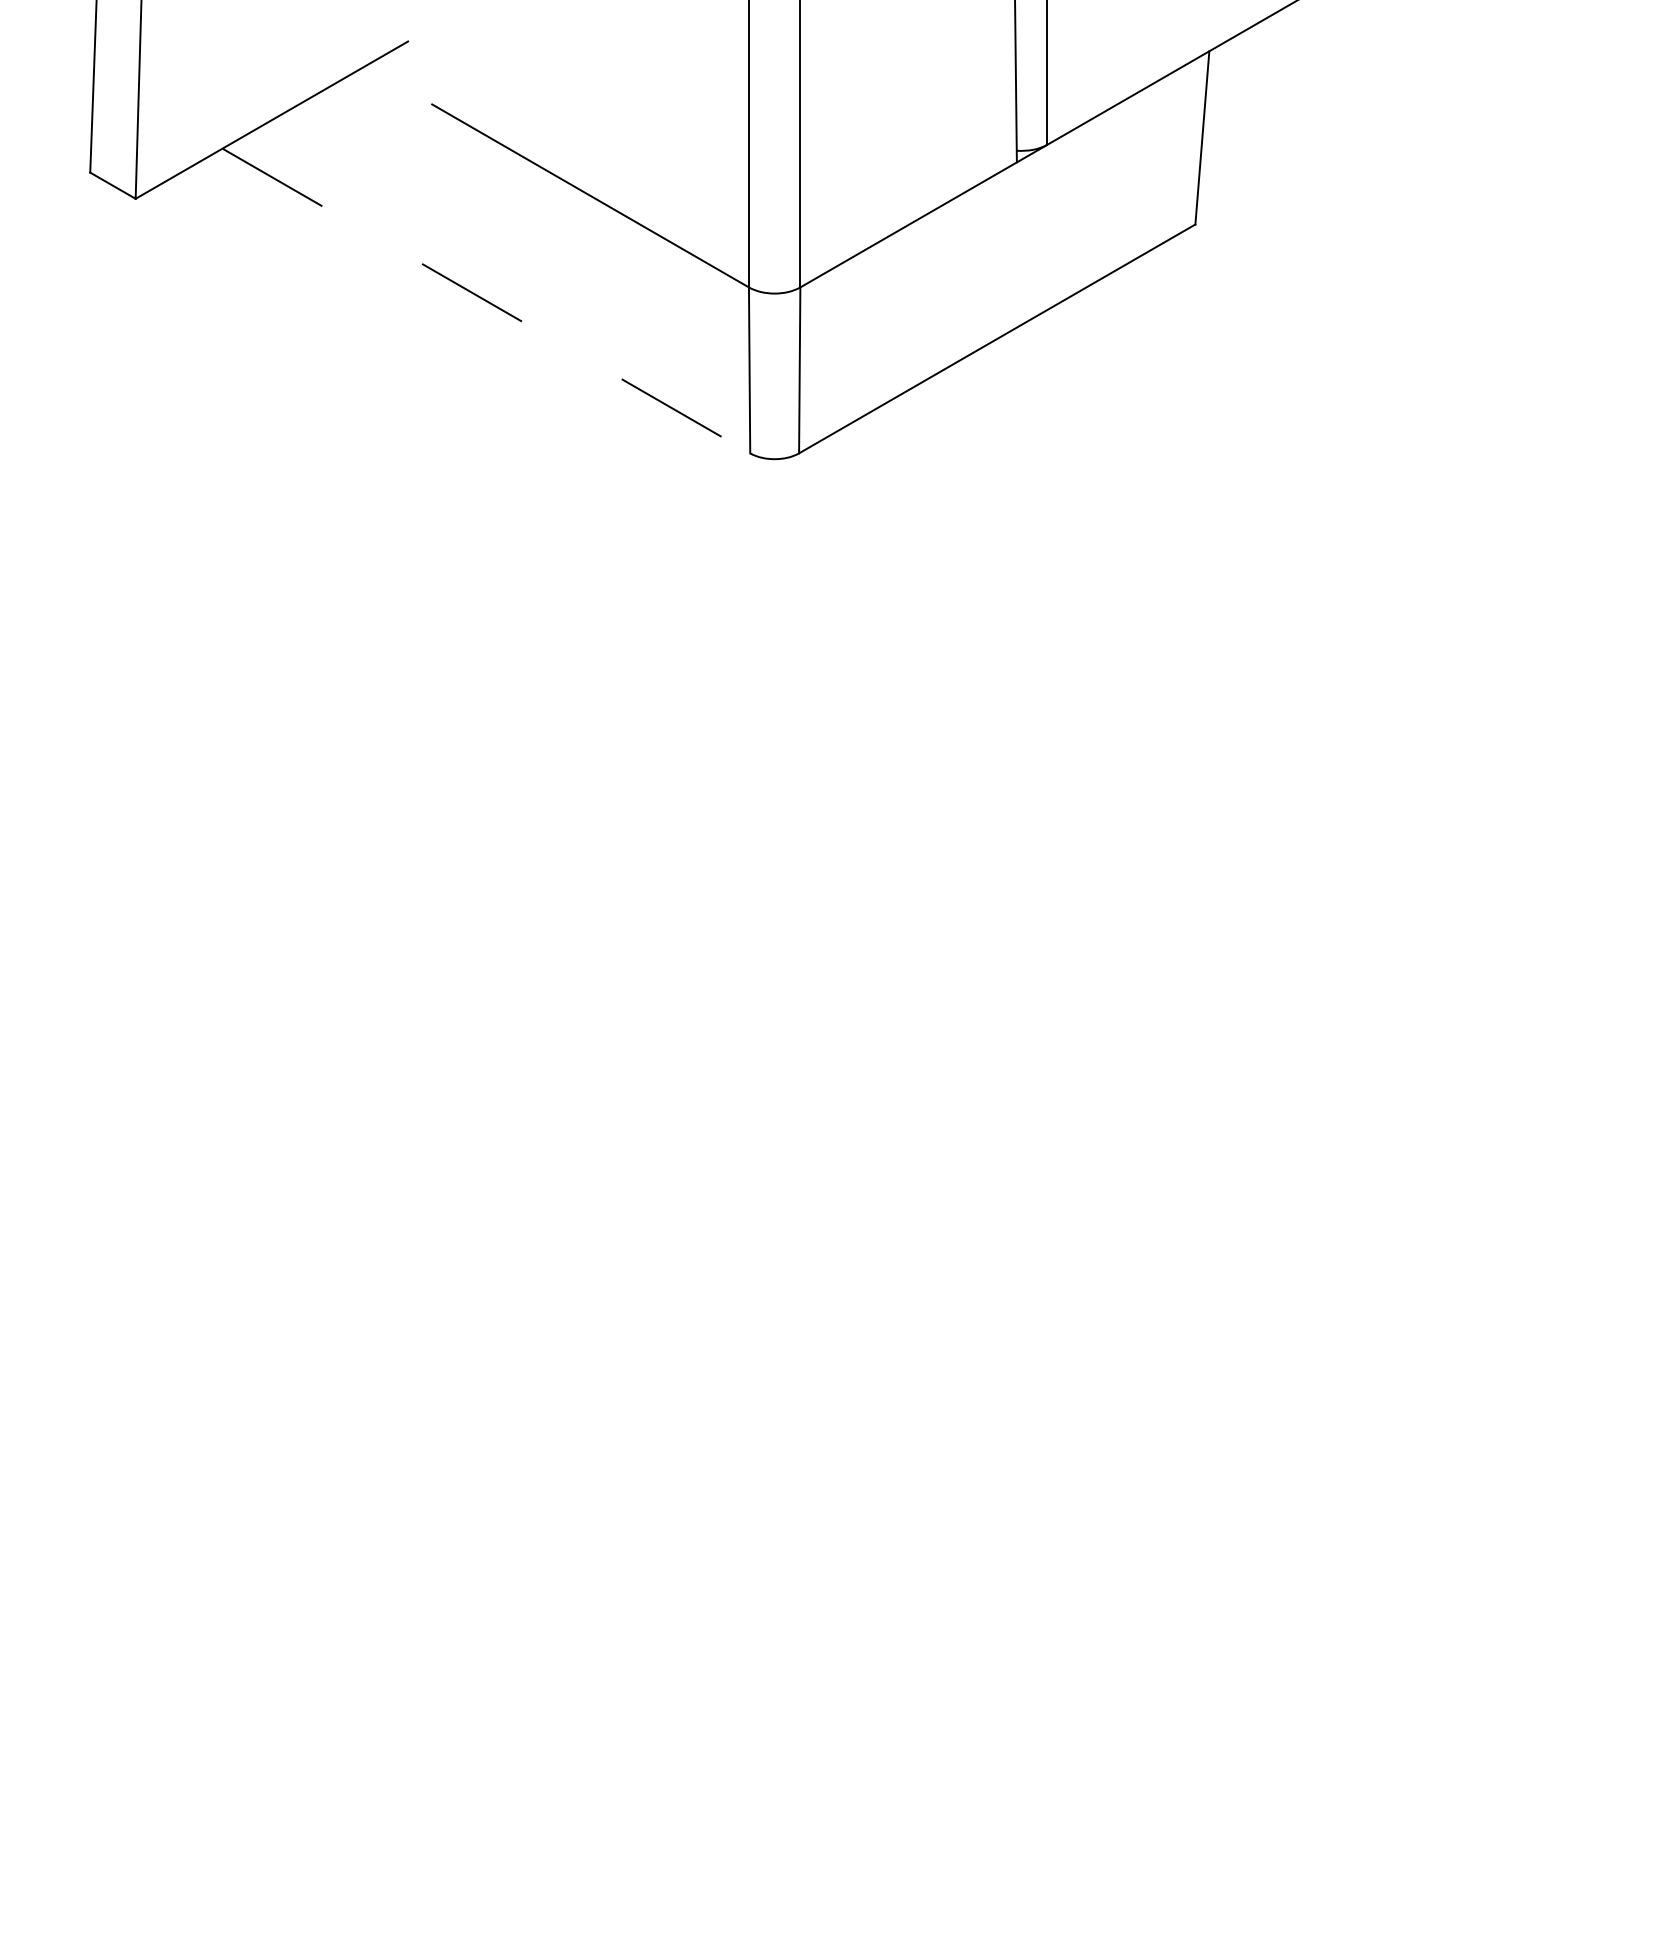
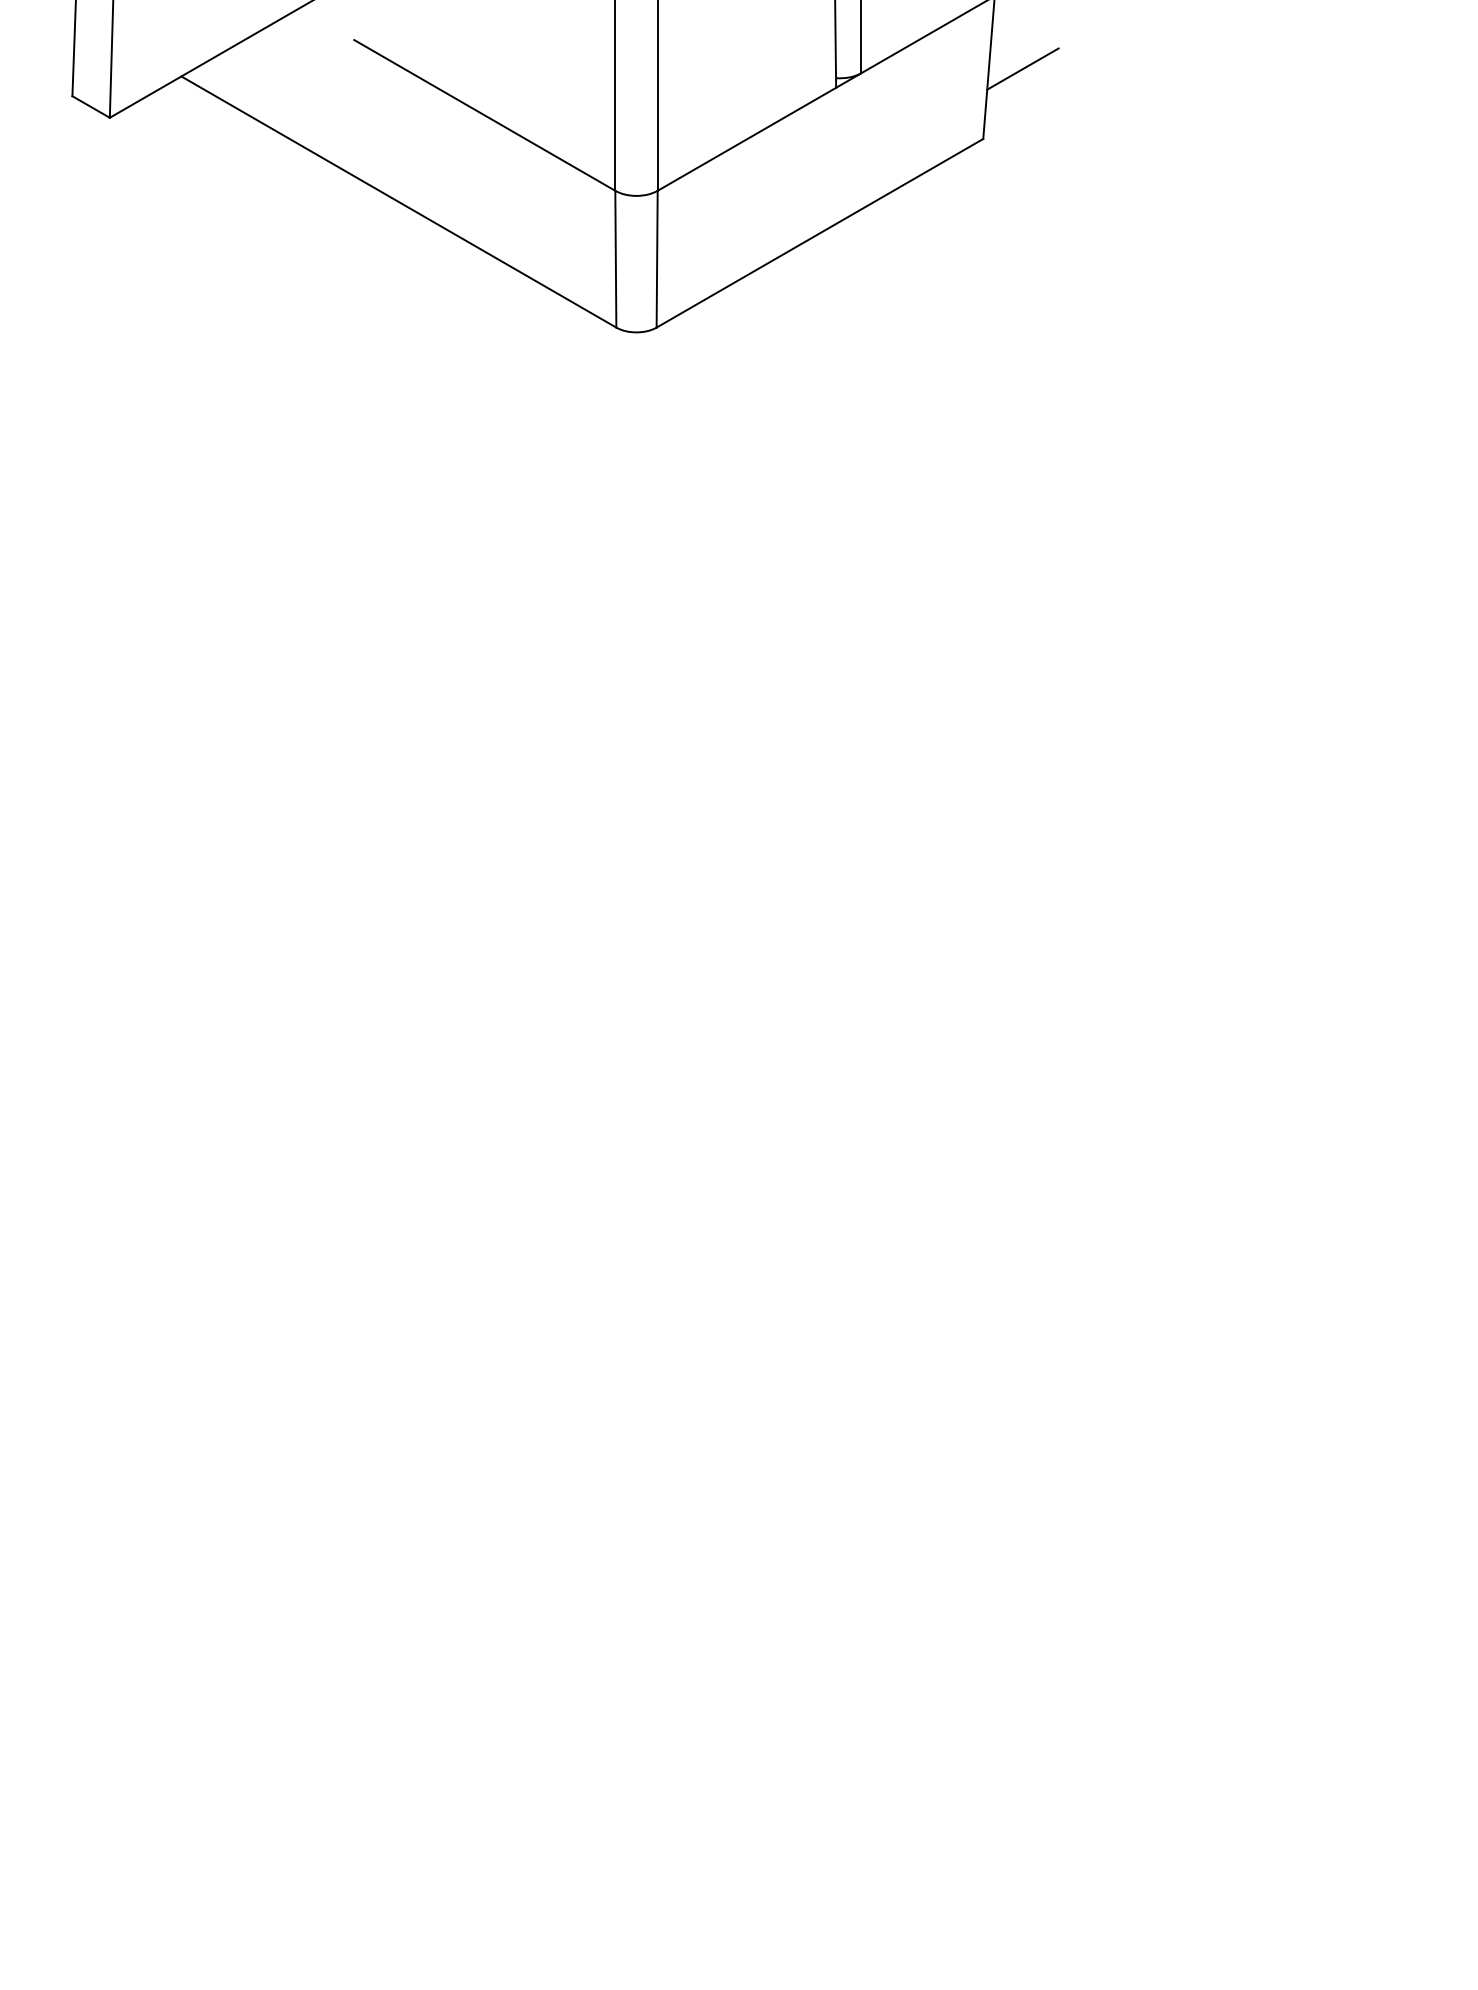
line: (1242, 138) -> (1022, 68), added
line: (487, 301) -> (399, 202), dashed -> solid

